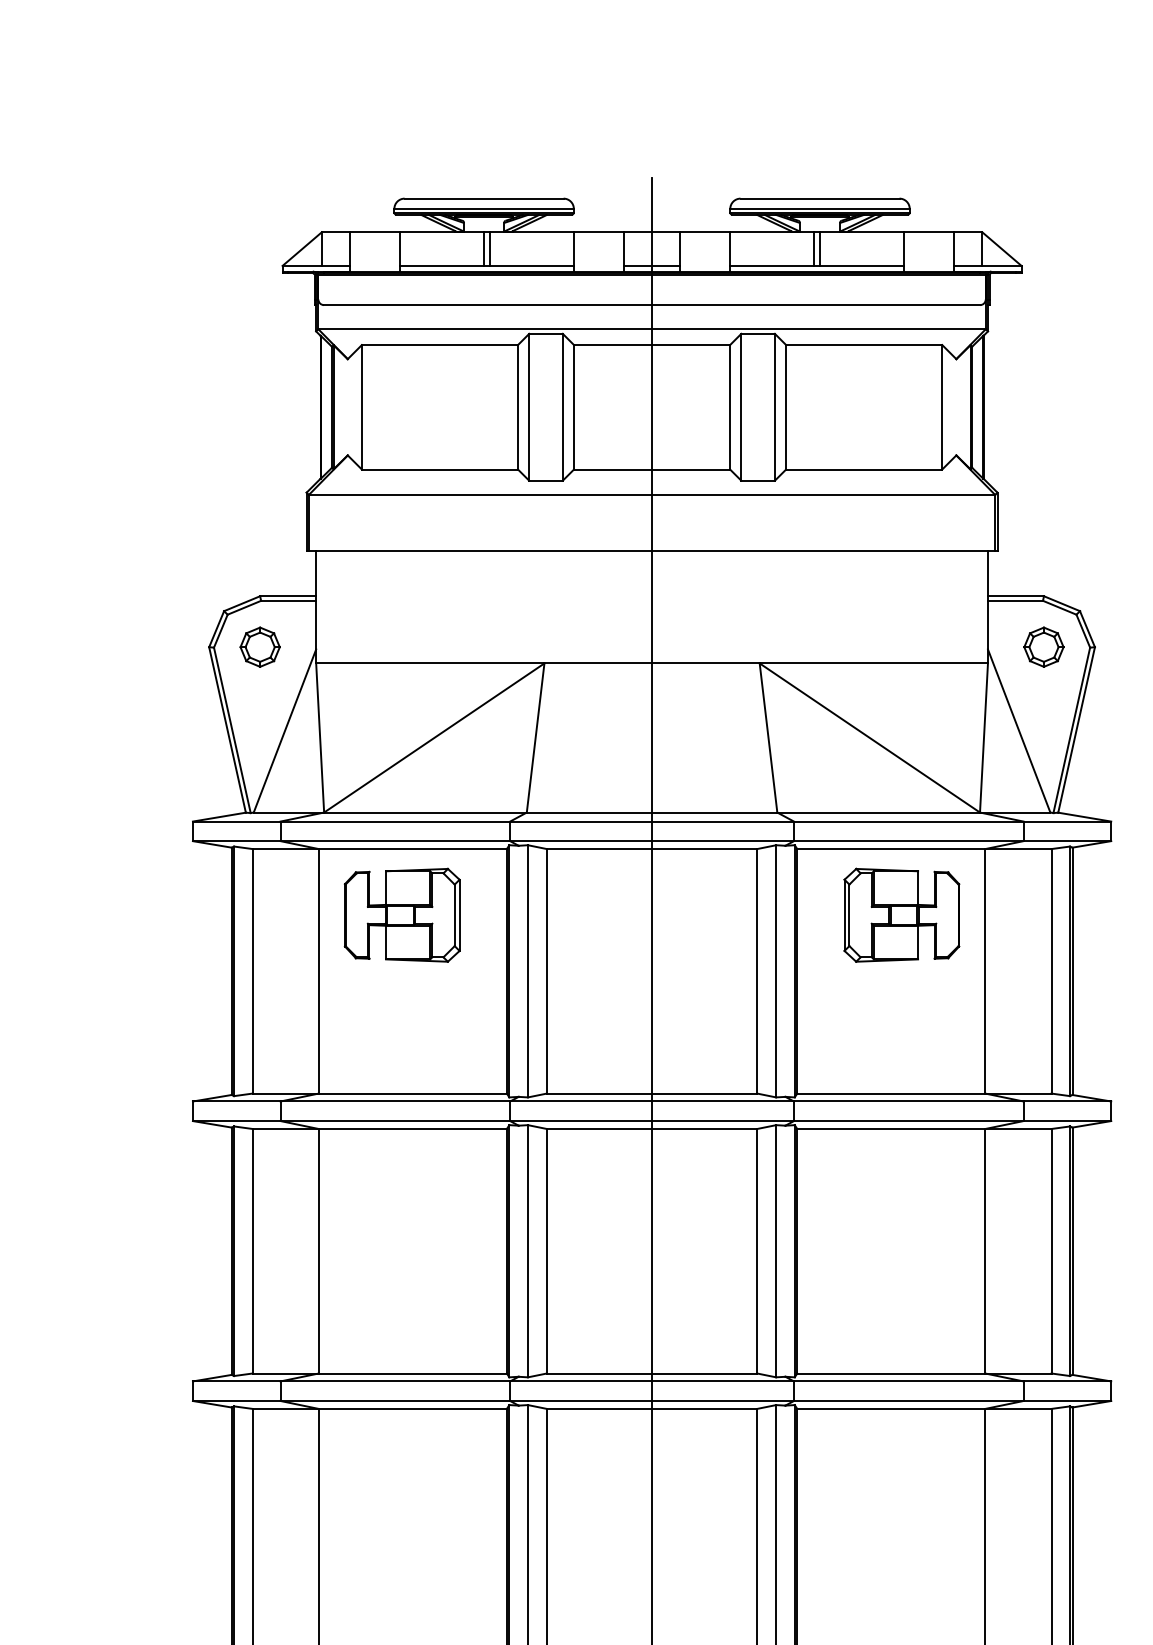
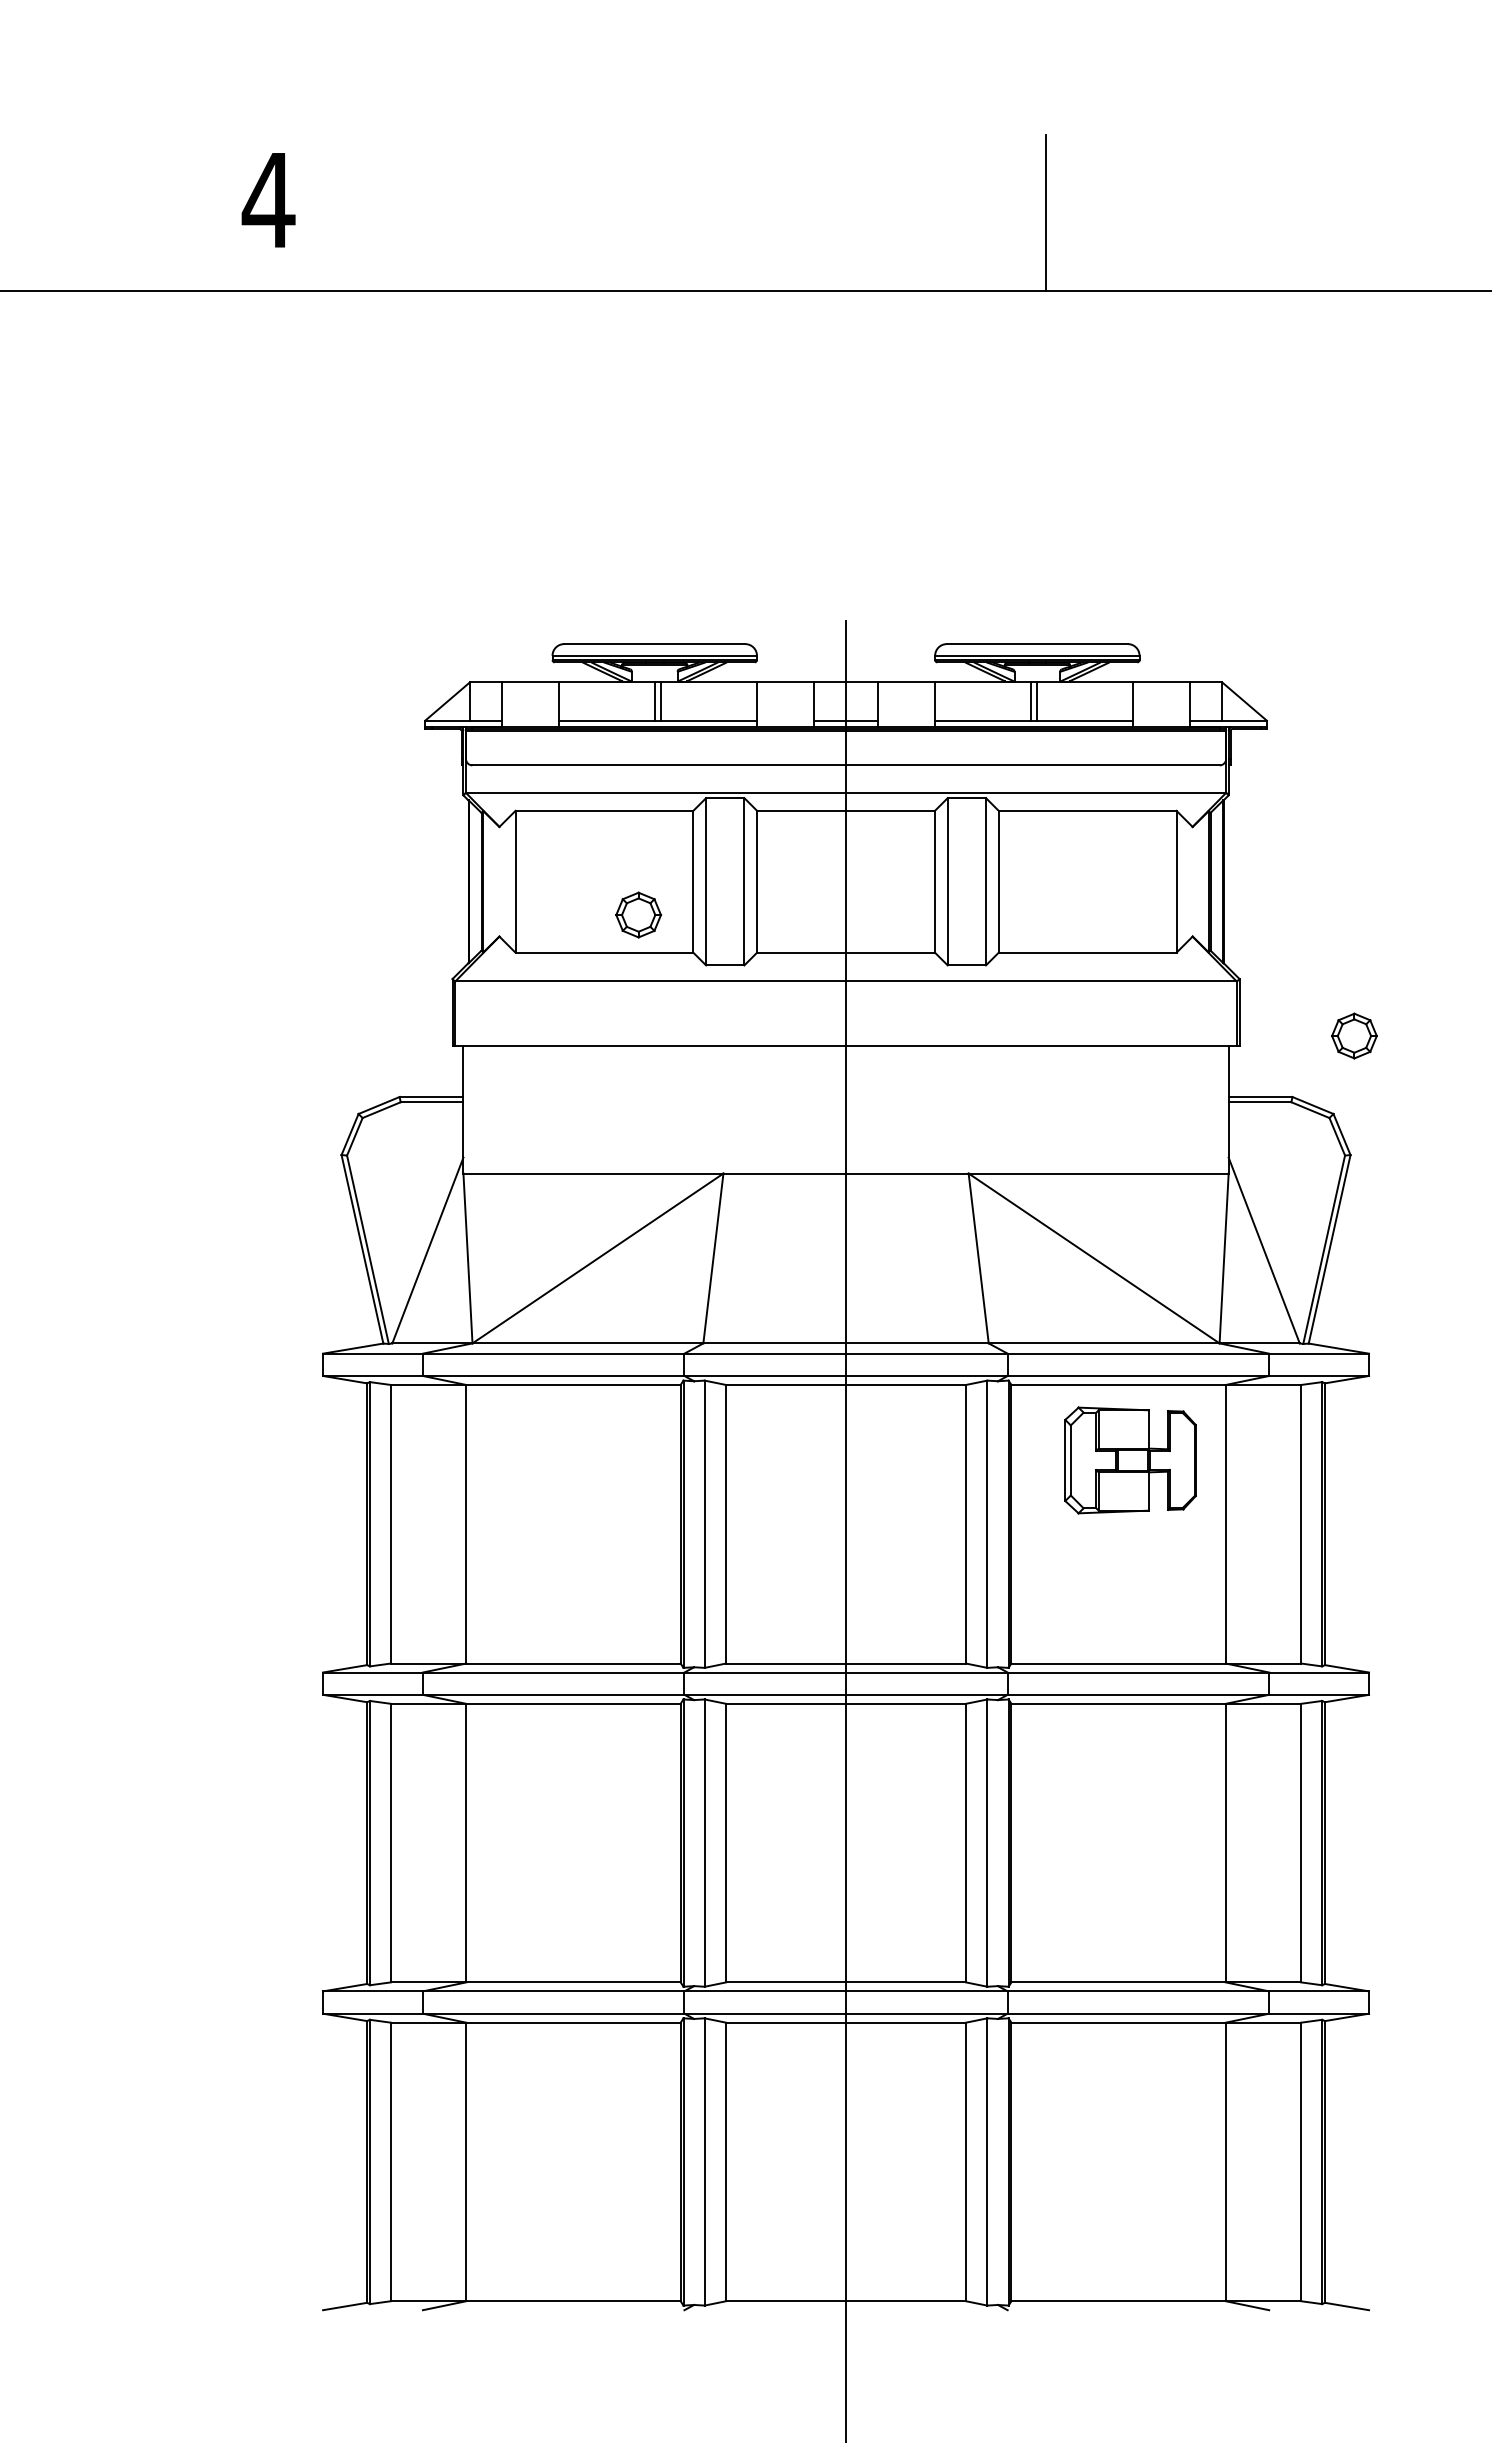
part: (260, 646) -> (638, 914), moved
part: (1044, 646) -> (1354, 1035), moved
part: (402, 915) -> (561, 1460), removed

